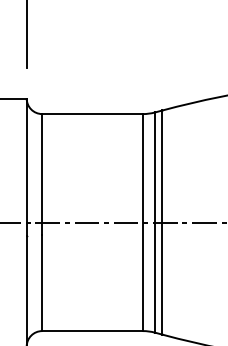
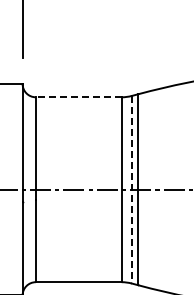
line: (92, 114) -> (78, 97), solid -> dashed
line: (154, 222) -> (131, 189), solid -> dashed

